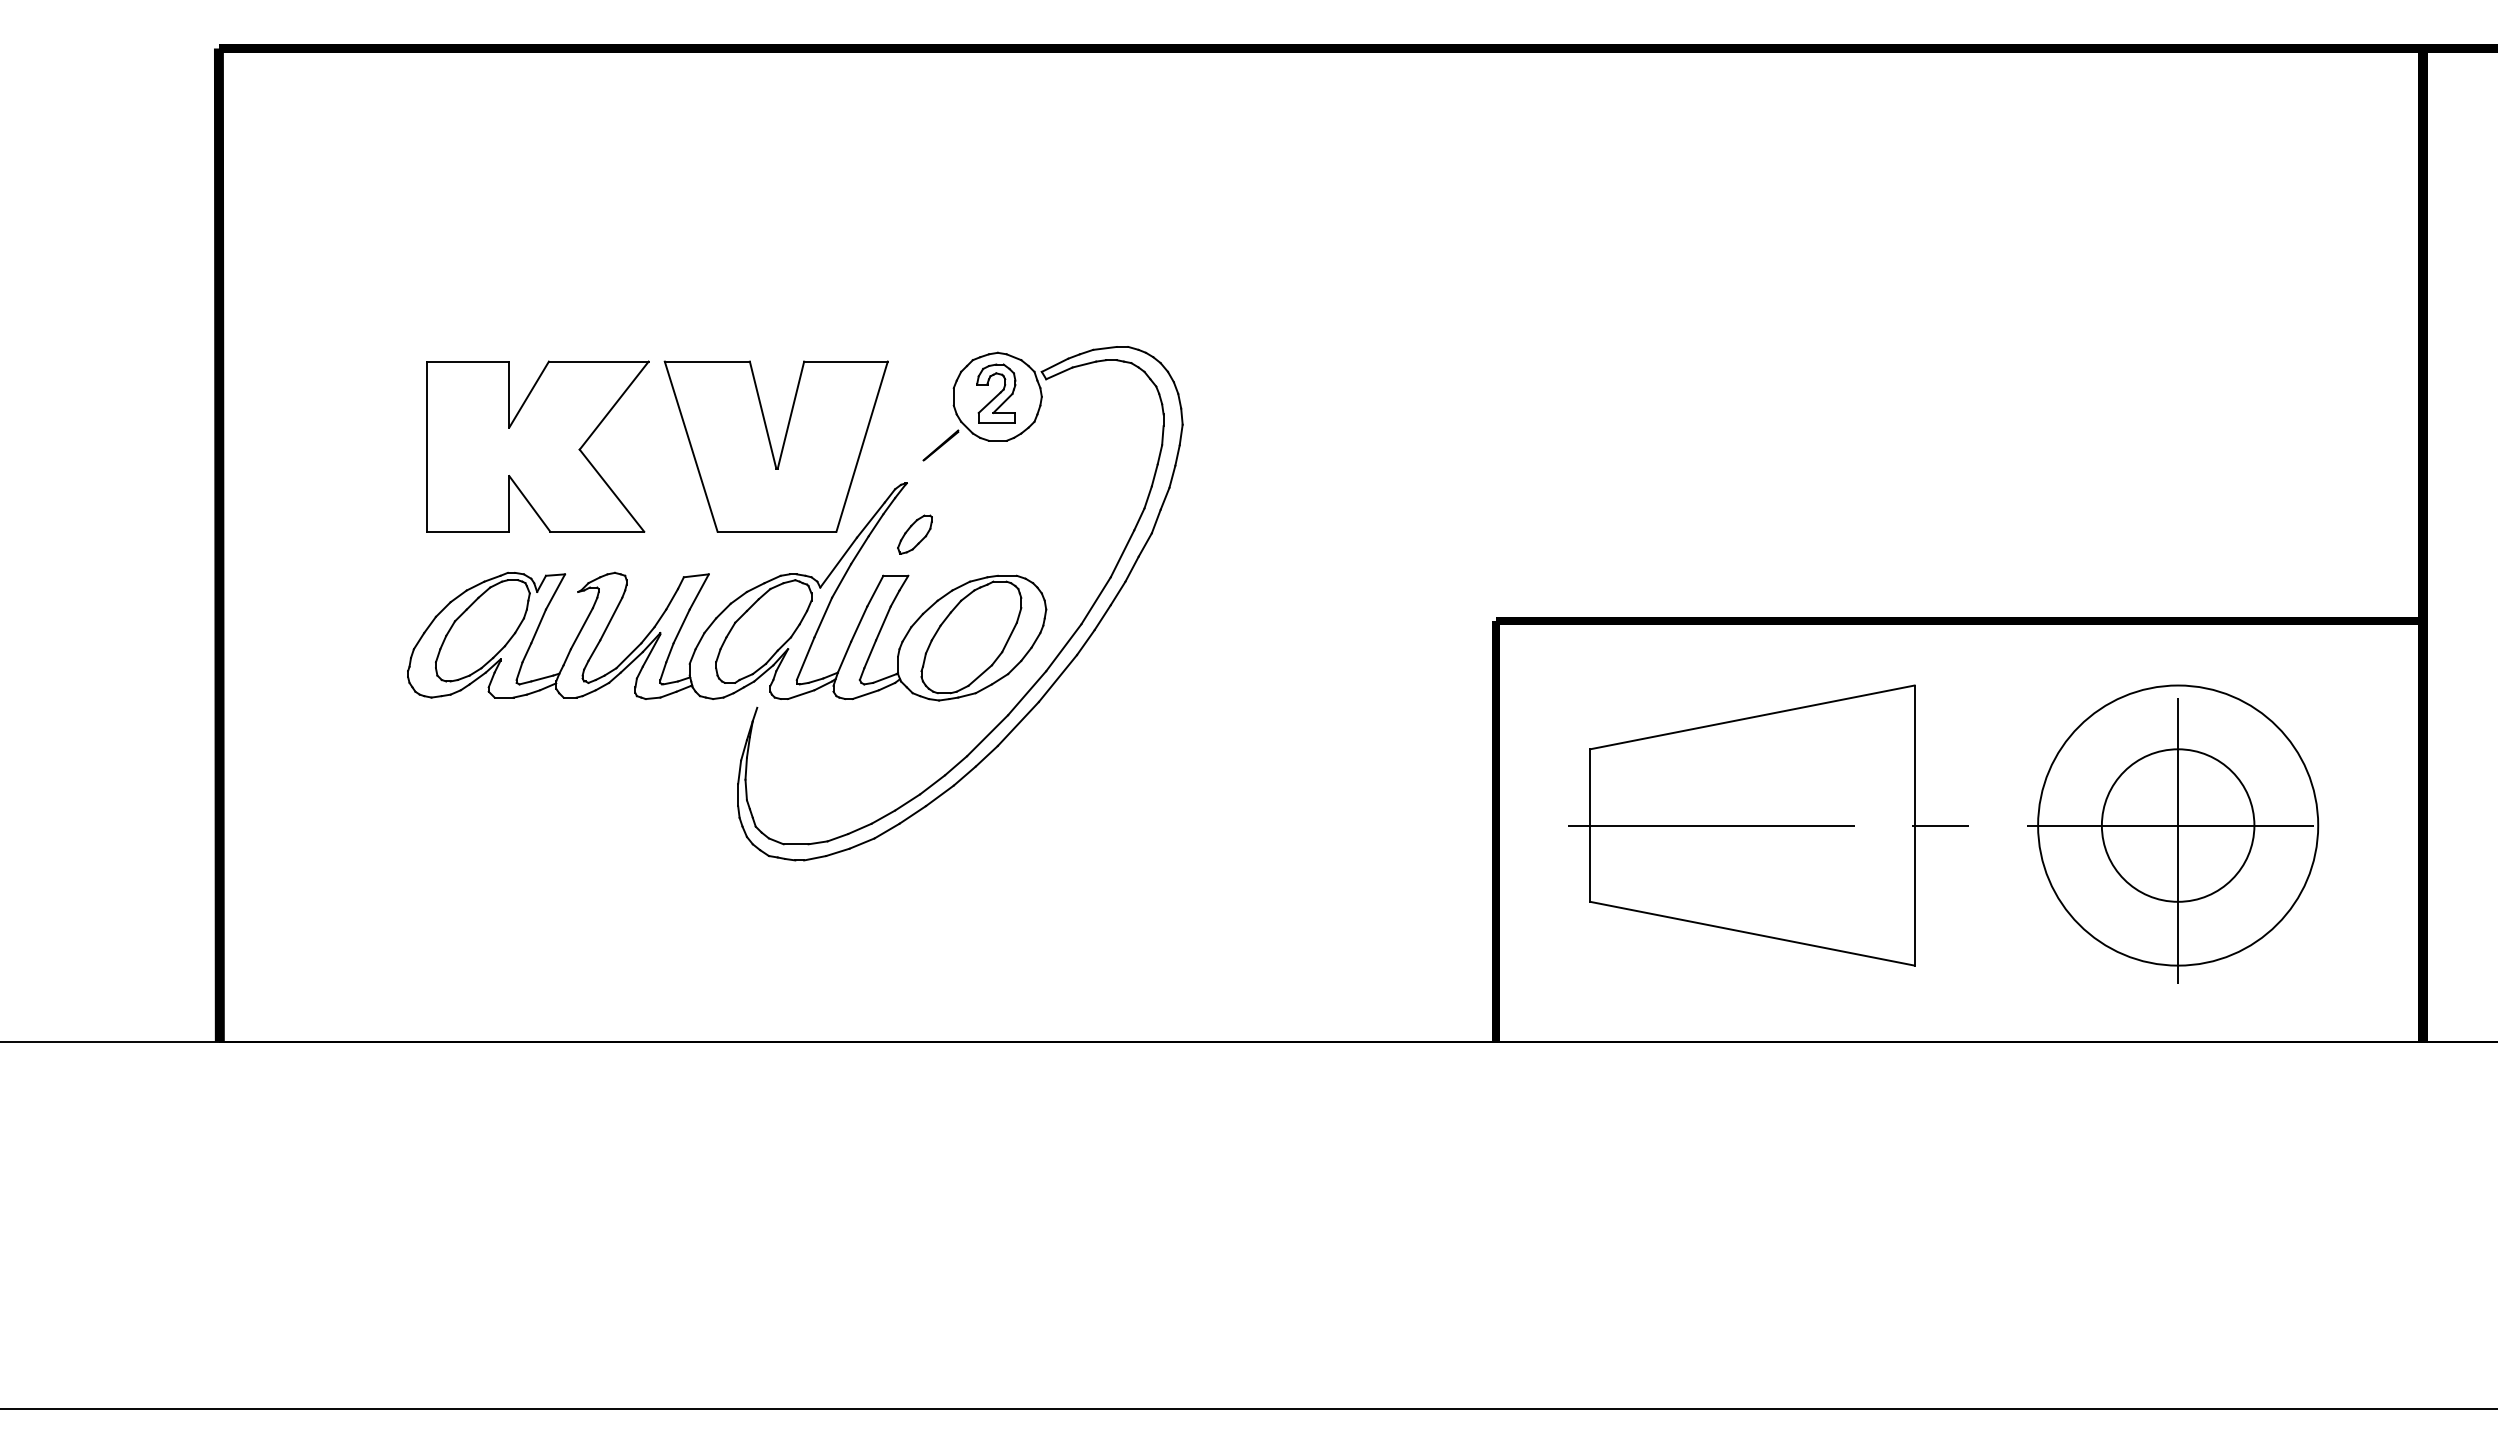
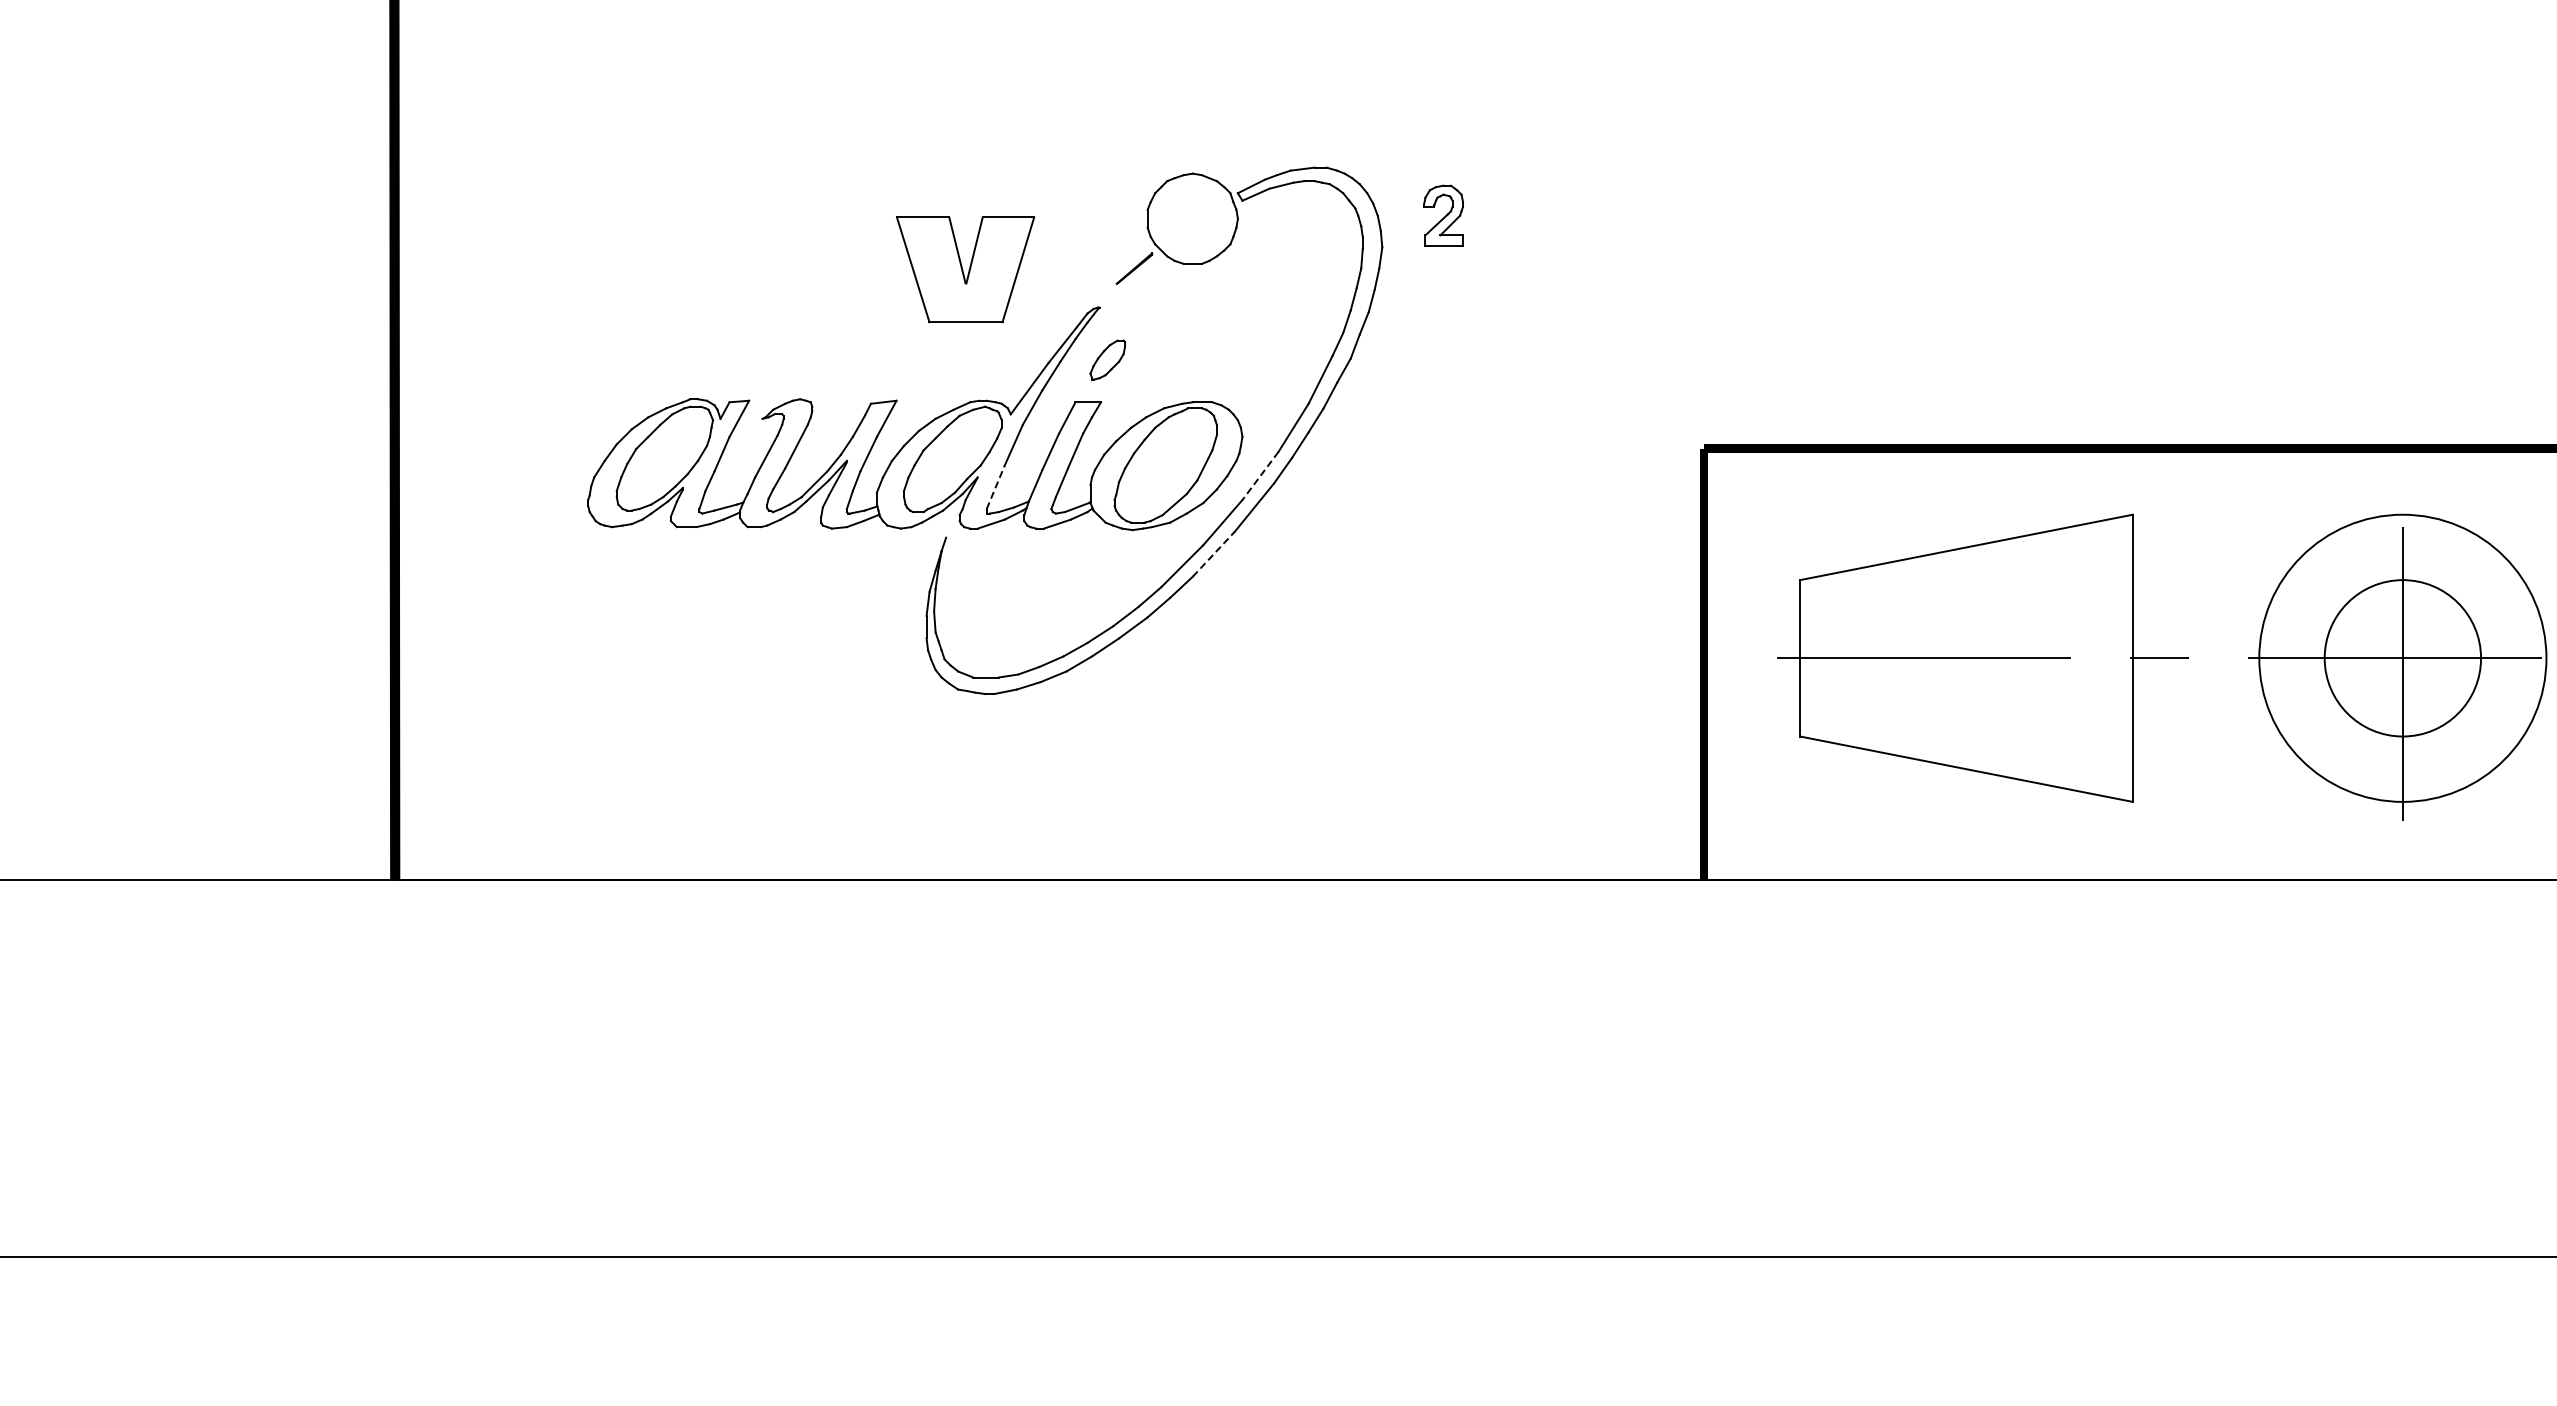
part: (996, 393) -> (1443, 215), moved
part: (537, 446) -> (720, 269), removed
part: (775, 446) -> (964, 269), size x0.6
line: (1063, 648) -> (1260, 476), solid -> dashed
line: (805, 658) -> (995, 487), solid -> dashed
line: (1018, 723) -> (1213, 553), solid -> dashed

